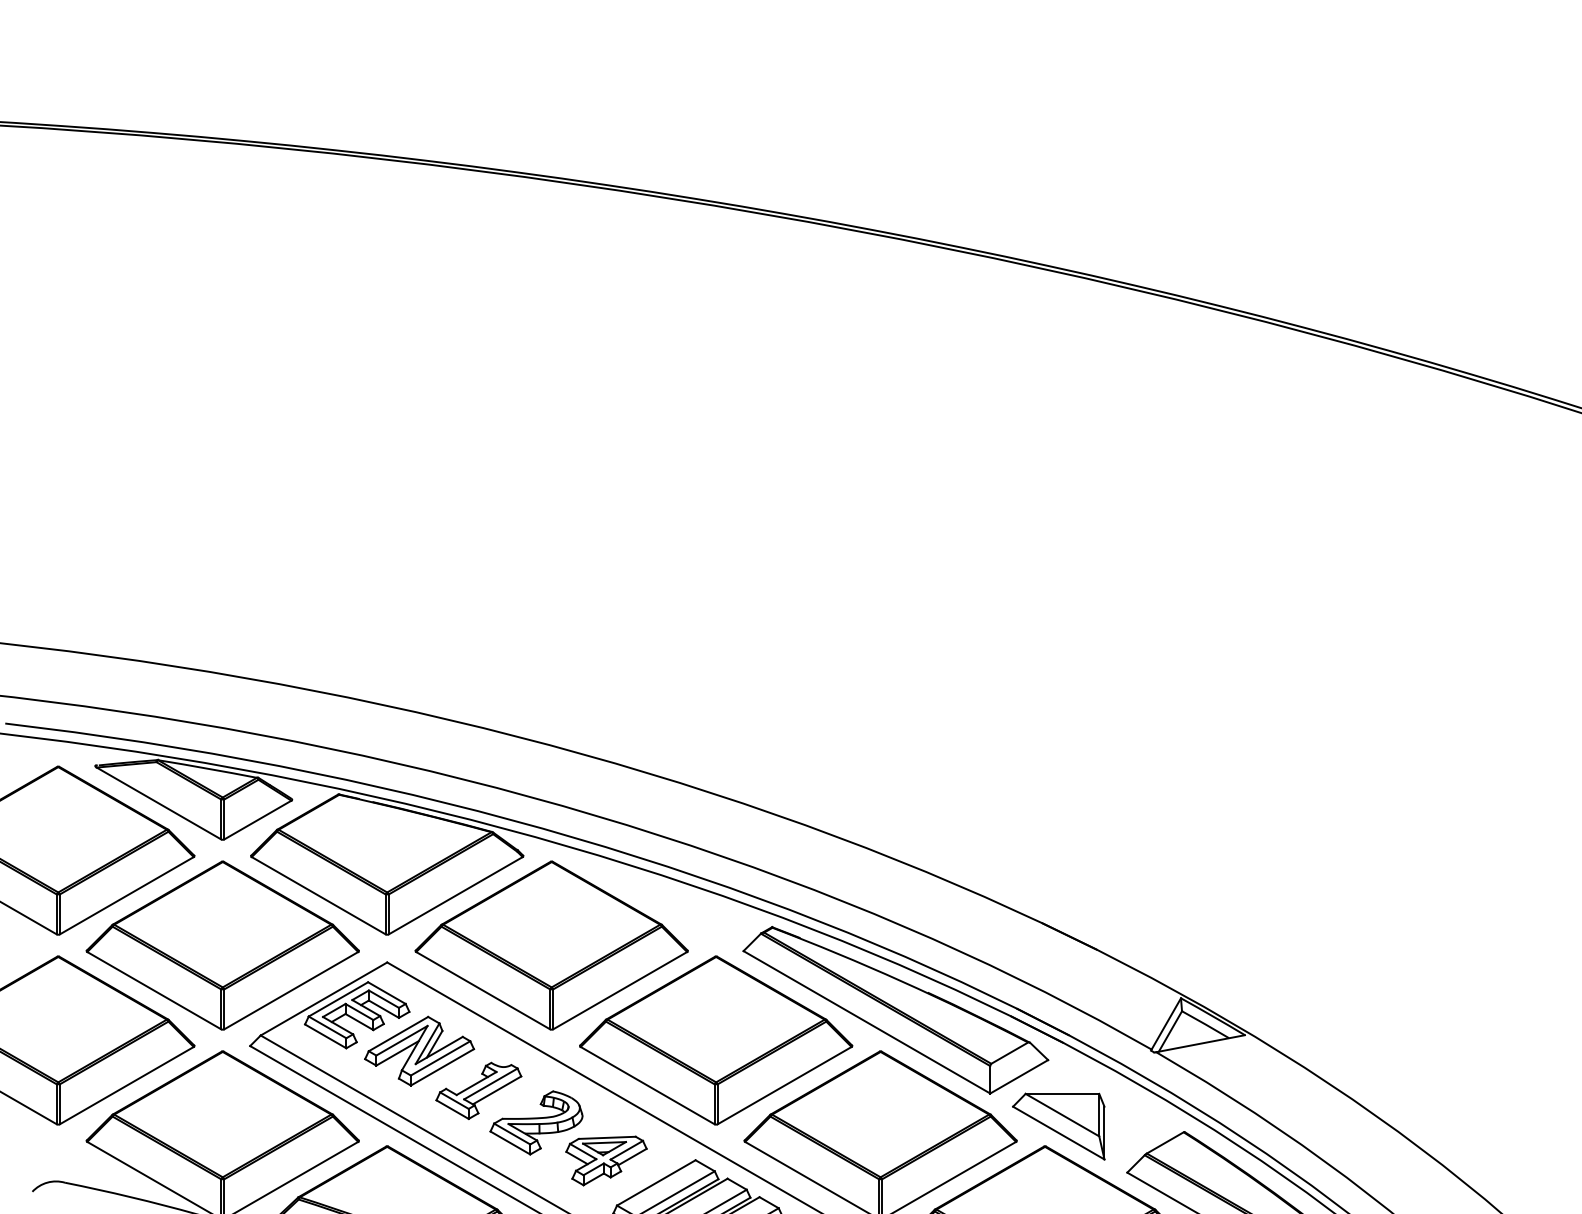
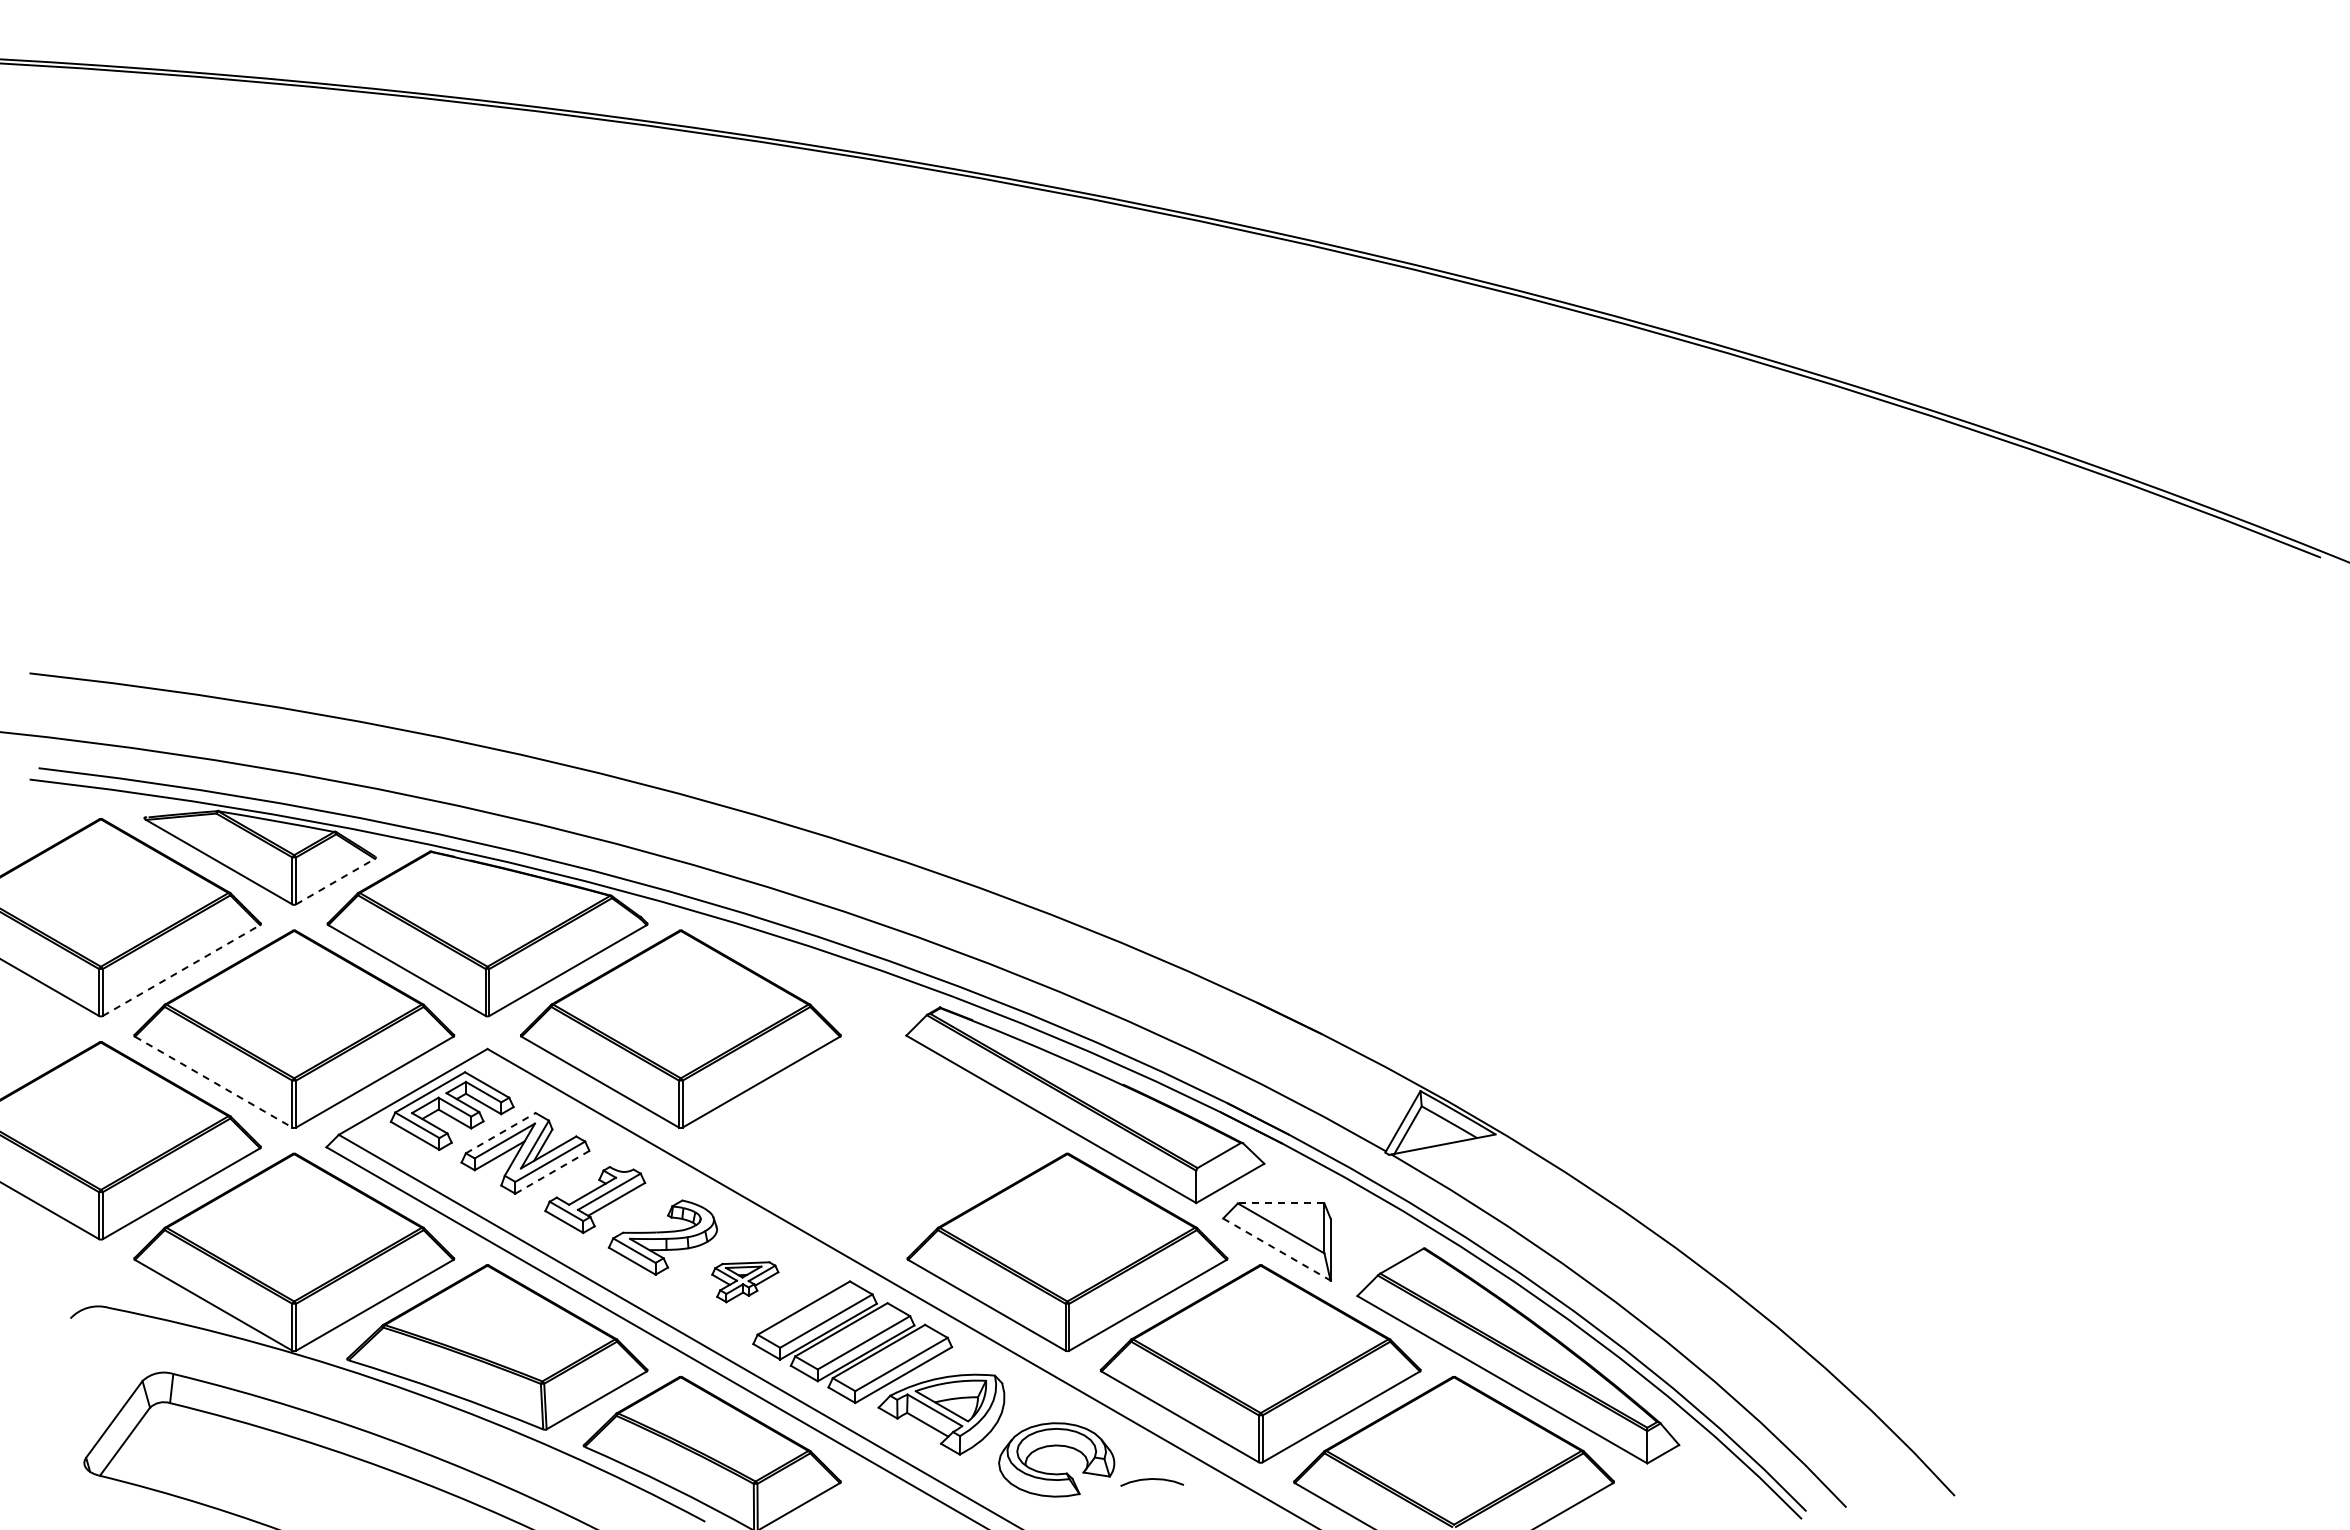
line: (257, 819) -> (335, 881), solid -> dashed
line: (126, 895) -> (181, 970), solid -> dashed
line: (154, 990) -> (213, 1082), solid -> dashed
line: (399, 1033) -> (501, 1132), solid -> dashed
part: (715, 1040) -> (873, 1140), removed
line: (442, 1067) -> (552, 1172), solid -> dashed
line: (1061, 1093) -> (1280, 1203), solid -> dashed
line: (1059, 1133) -> (1277, 1249), solid -> dashed
part: (606, 1160) -> (745, 1281), size x0.7

